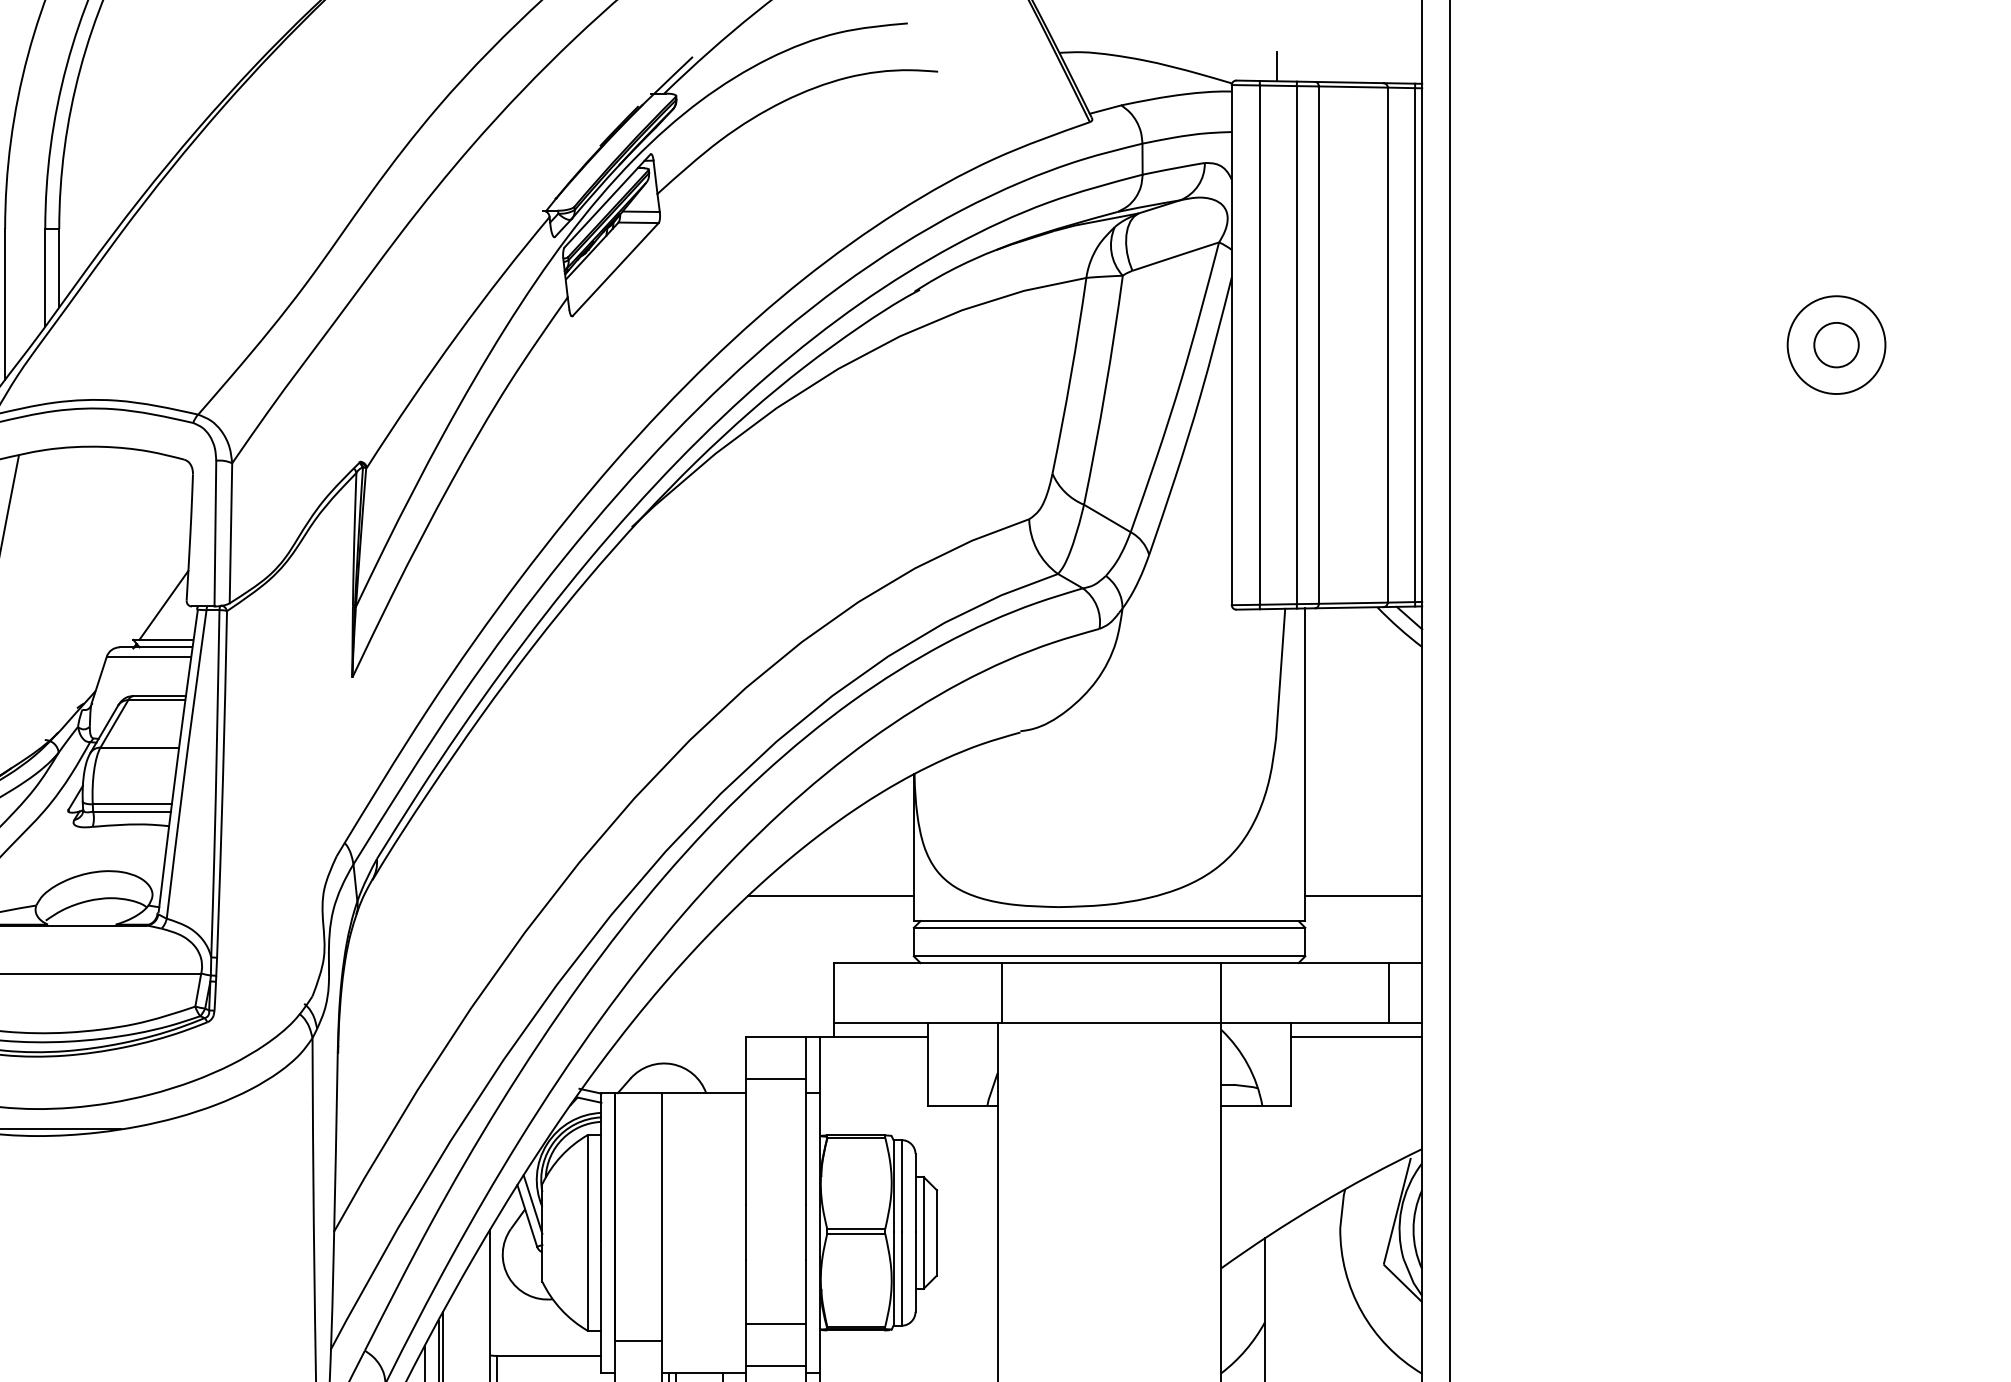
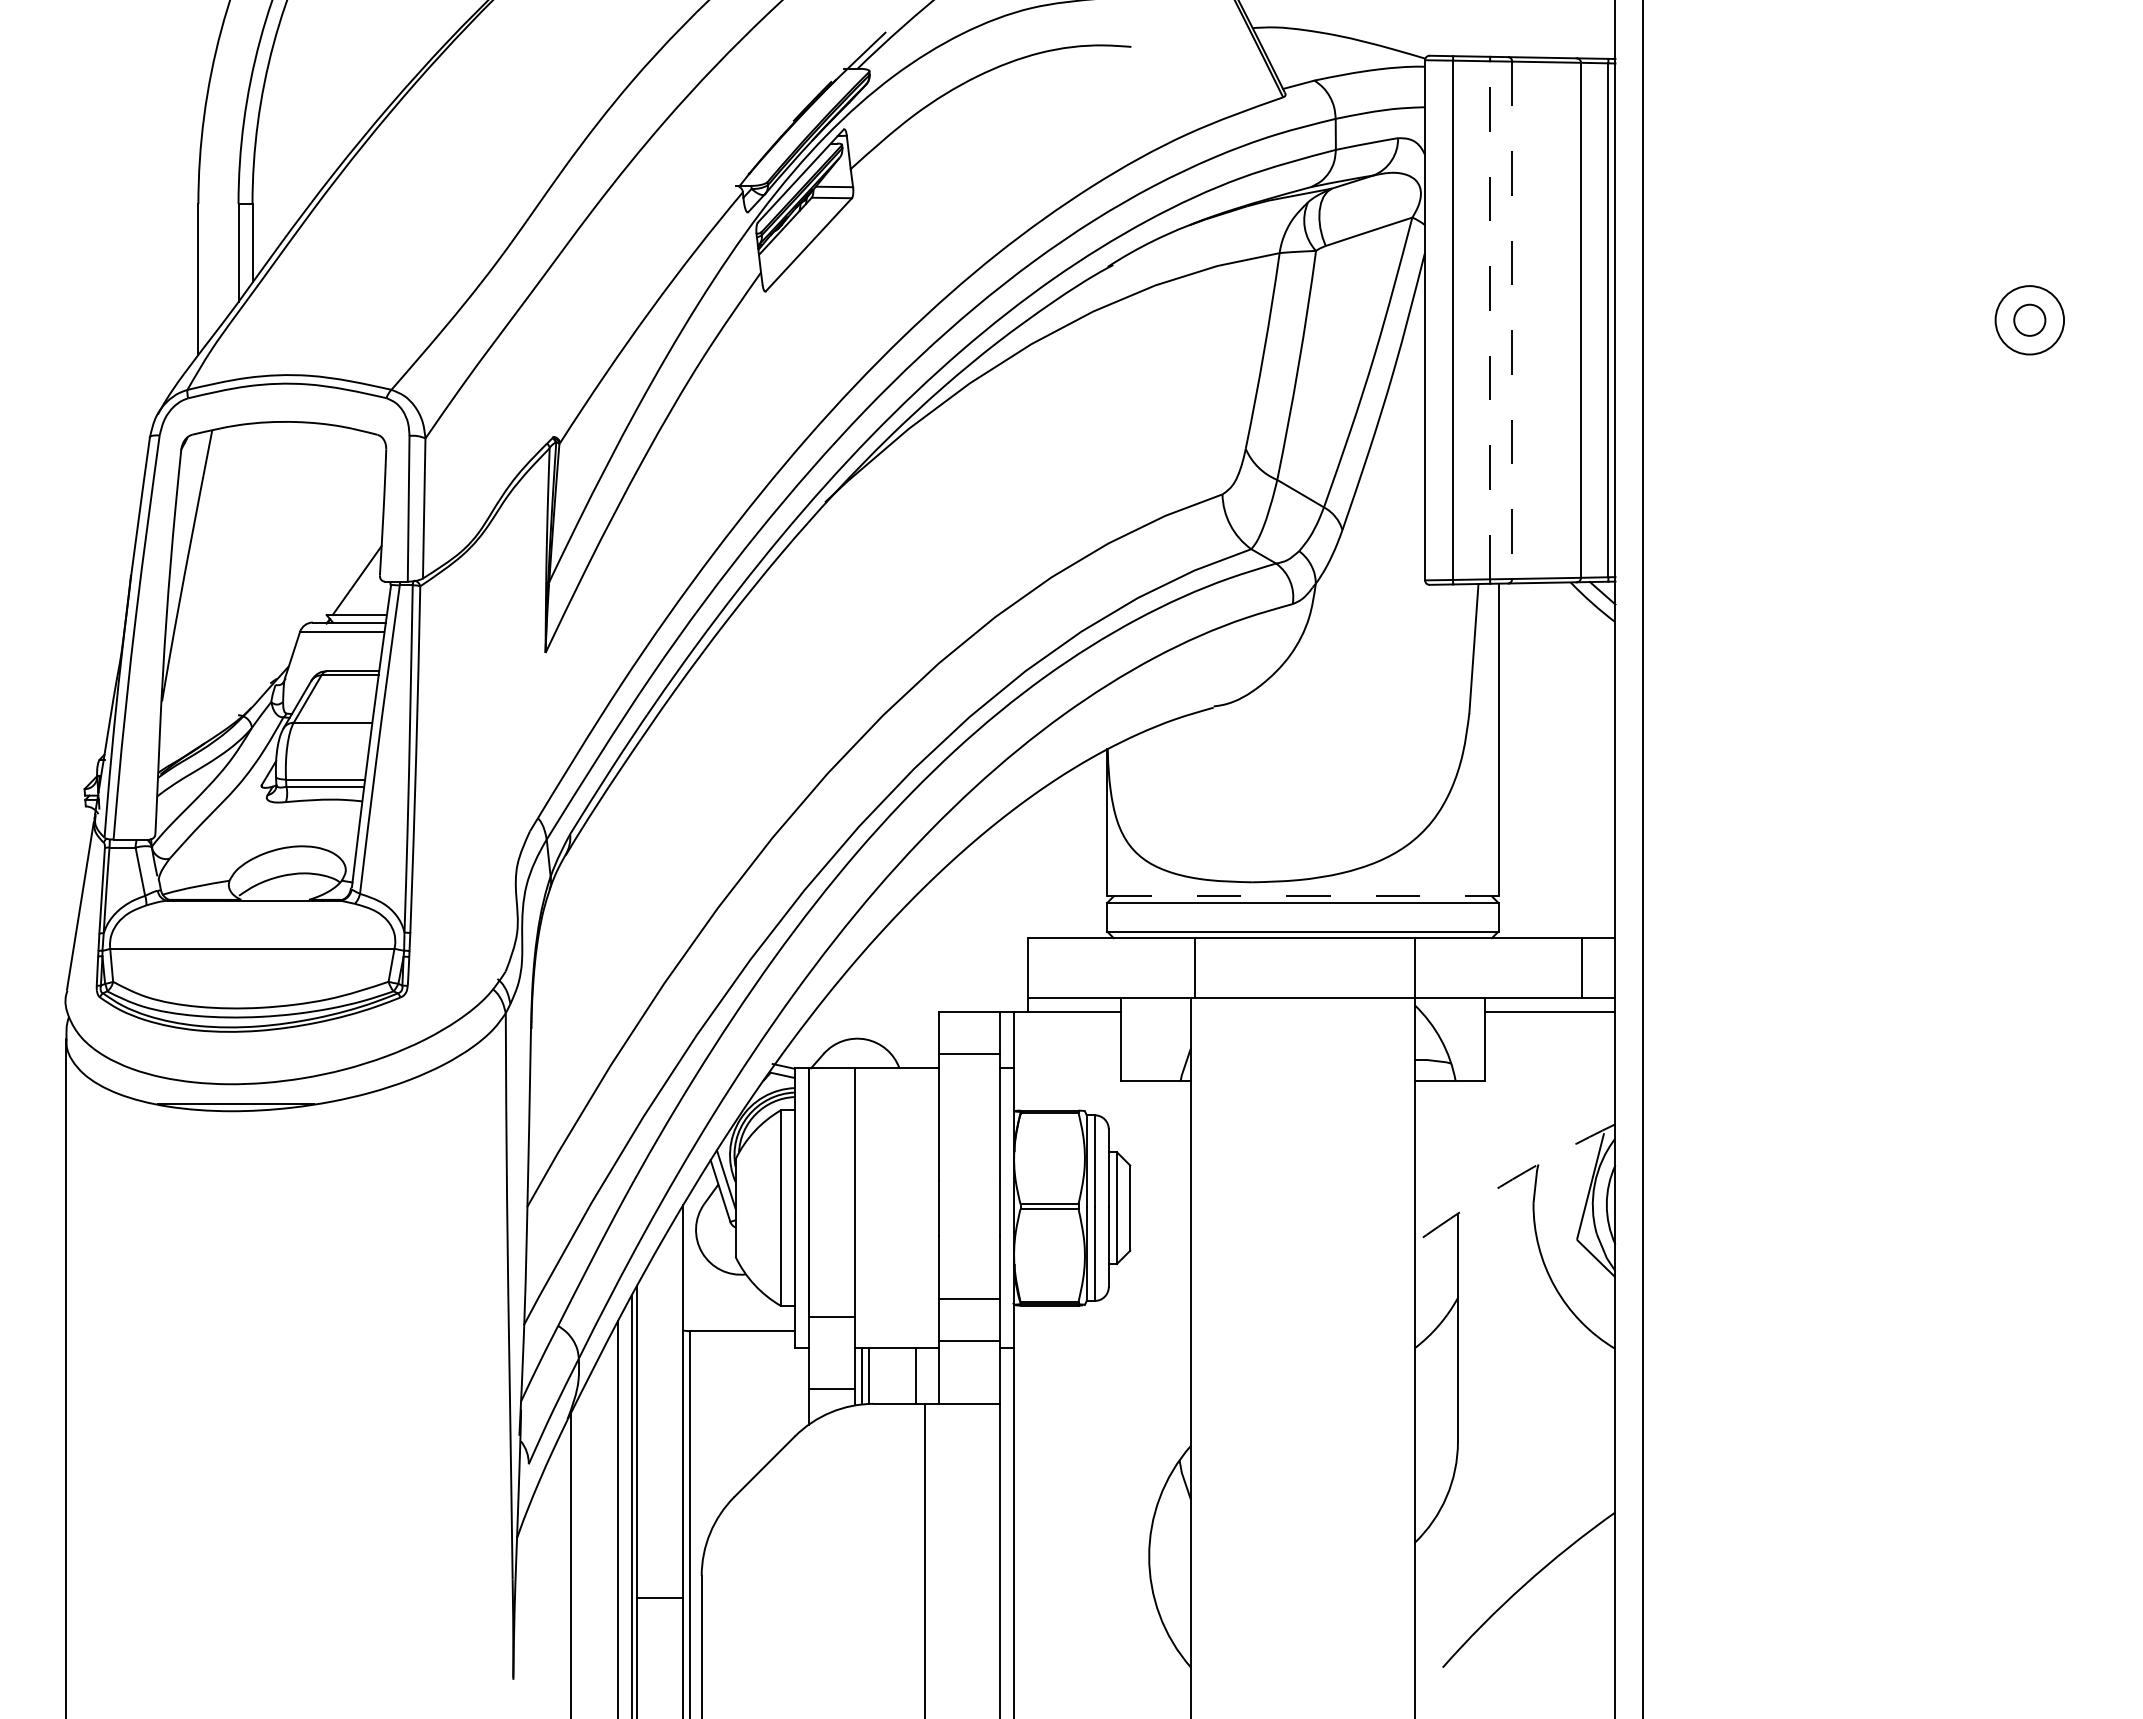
line: (1277, 66) -> (1470, 41), removed
line: (1297, 344) -> (1490, 319), solid -> dashed
line: (1318, 345) -> (1511, 320), solid -> dashed
circle: (1836, 345) -> (2029, 320), size x0.7
circle: (1836, 345) -> (2029, 320), size x0.7
line: (831, 896) -> (1024, 871), removed
line: (1363, 896) -> (1556, 871), removed
line: (1109, 921) -> (1302, 896), solid -> dashed
arc: (1319, 1204) -> (1512, 1179), solid -> dashed

